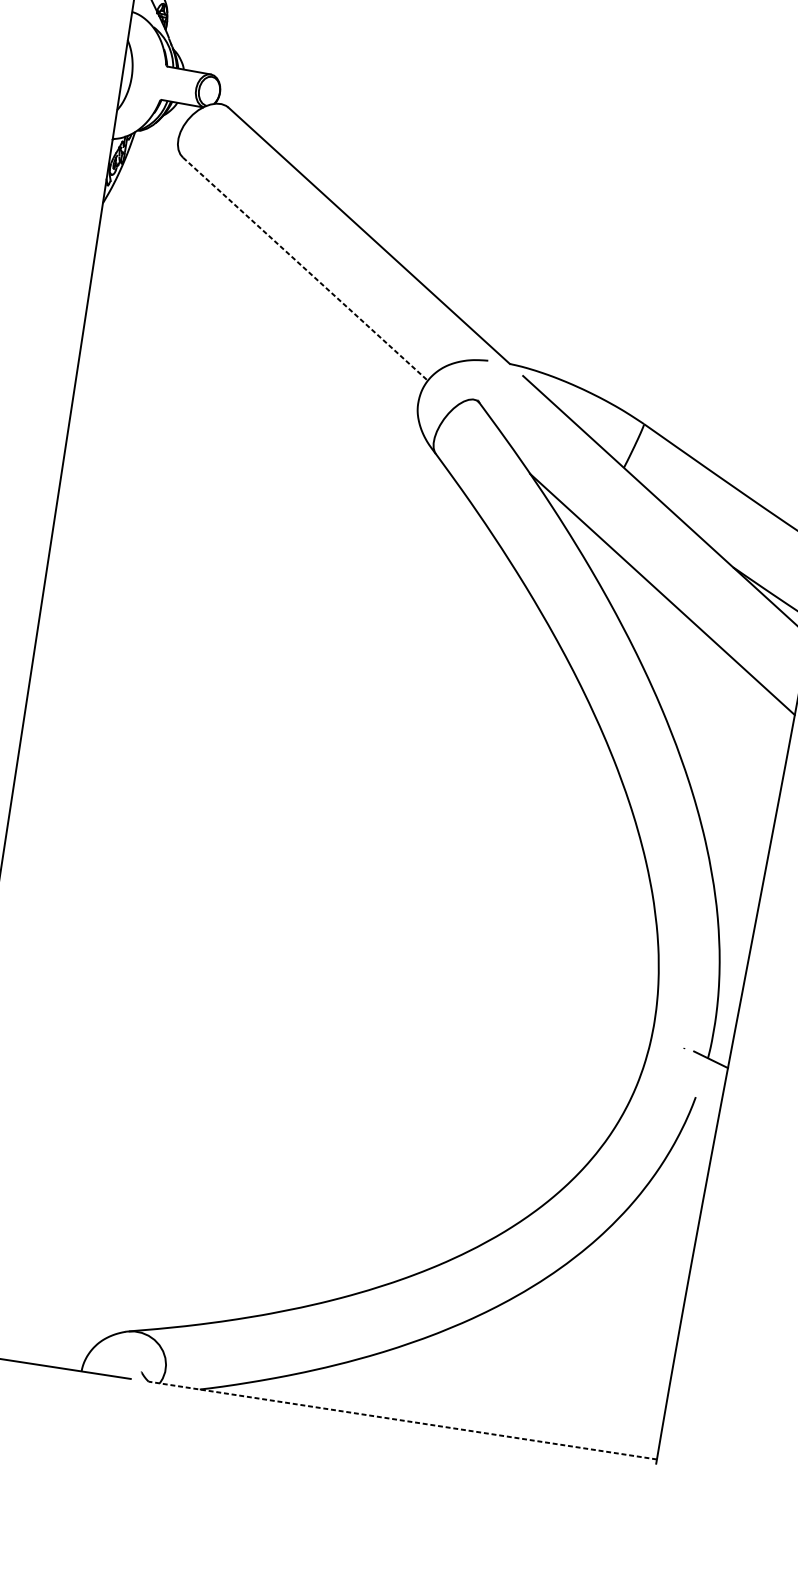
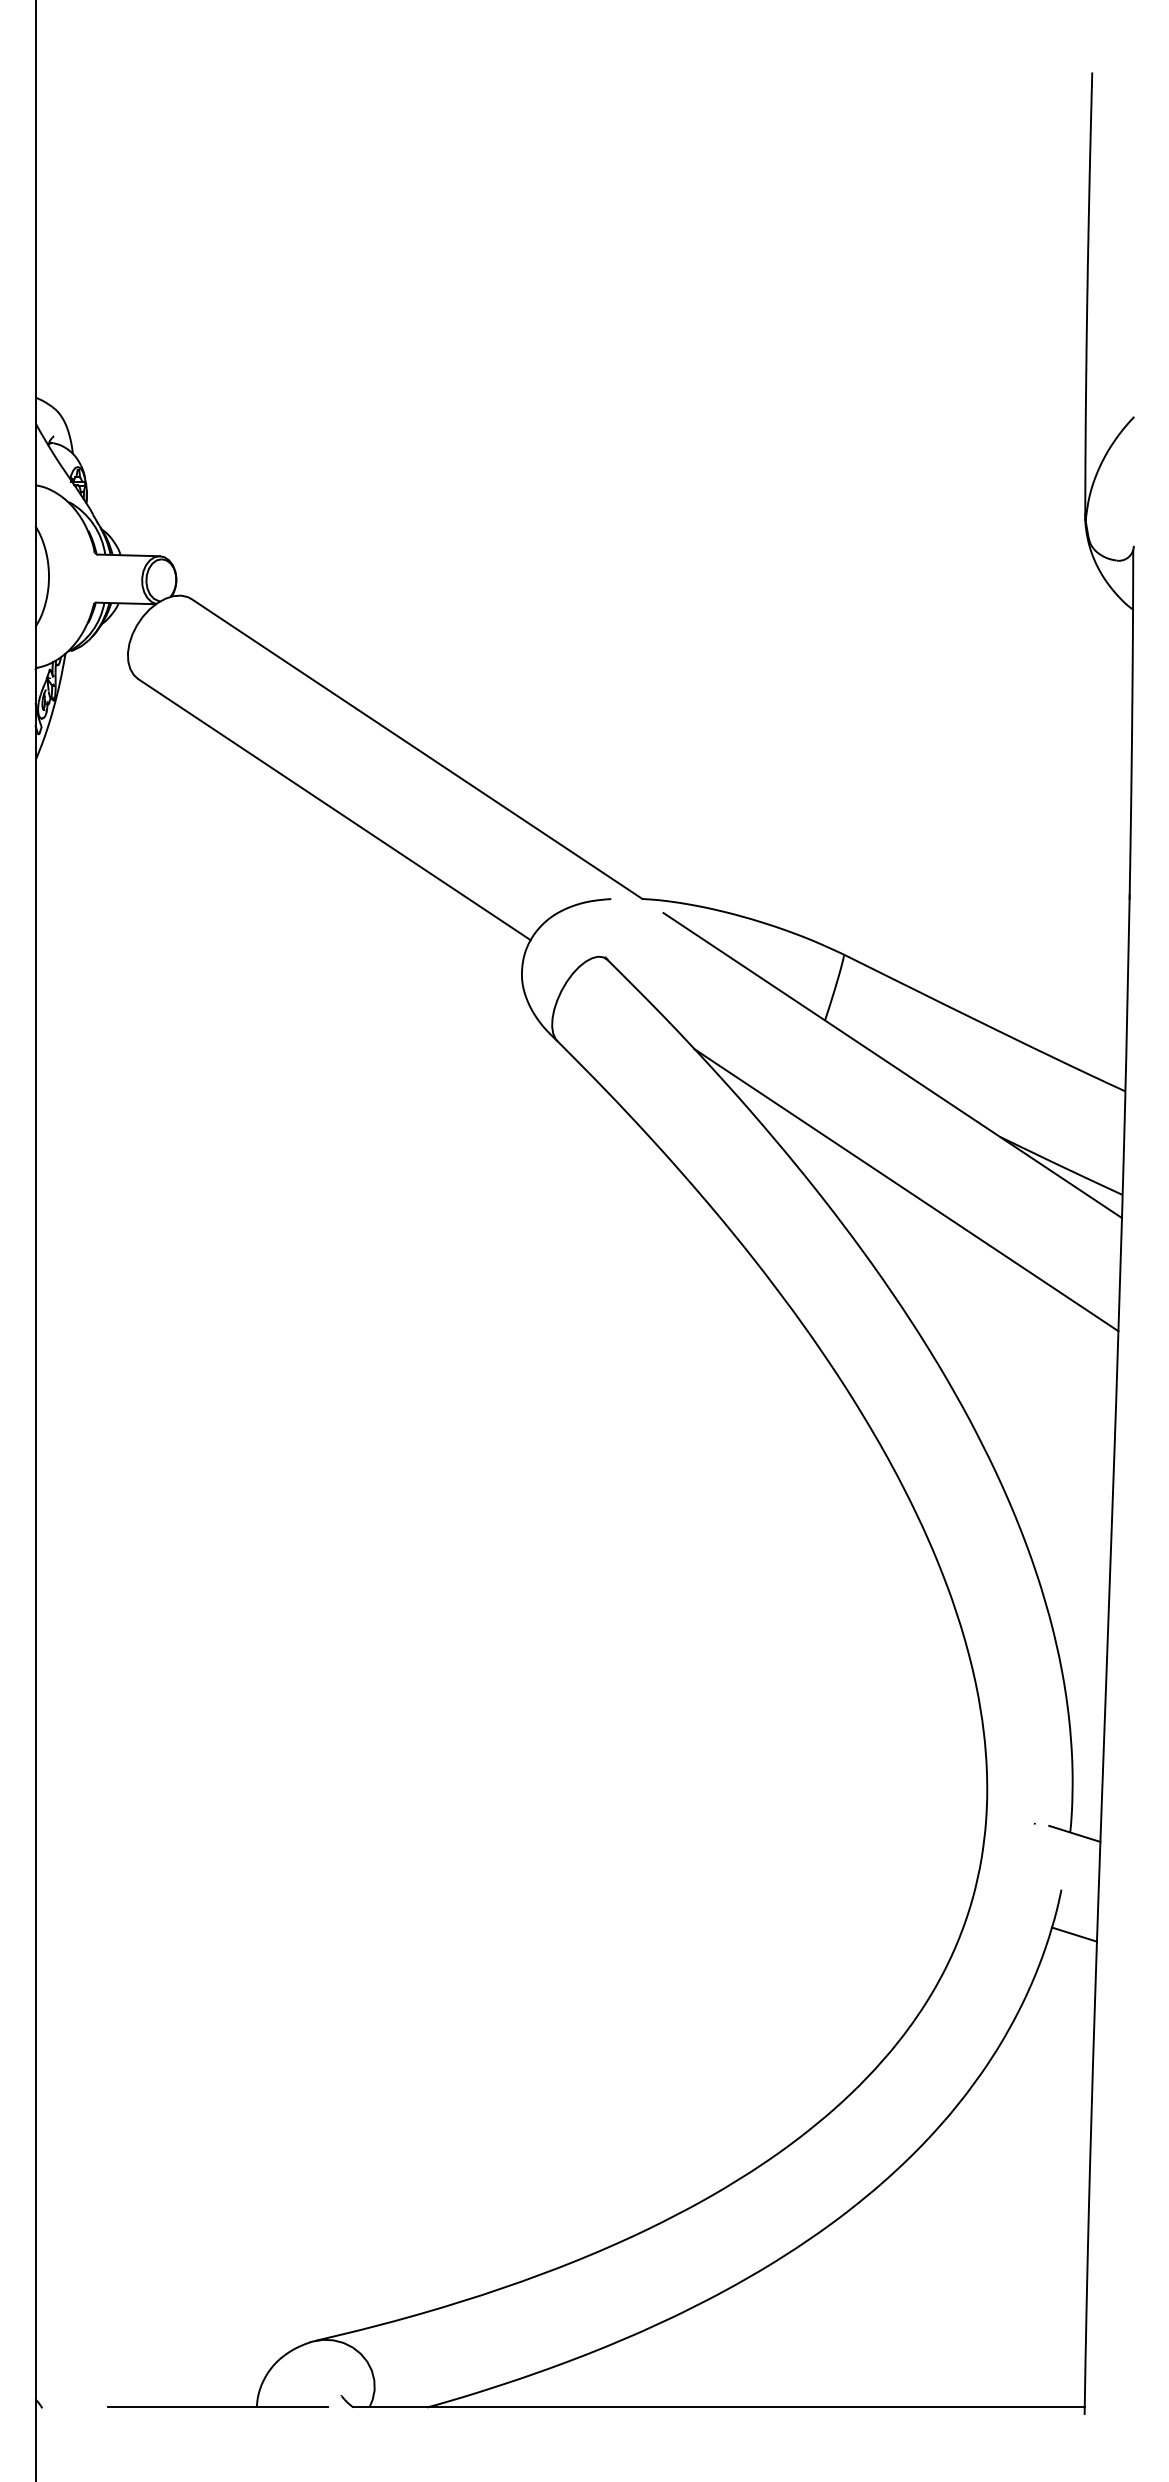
line: (305, 269) -> (334, 809), dashed -> solid
line: (699, 1129) -> (1073, 1934), added
line: (403, 1420) -> (719, 2407), dashed -> solid

